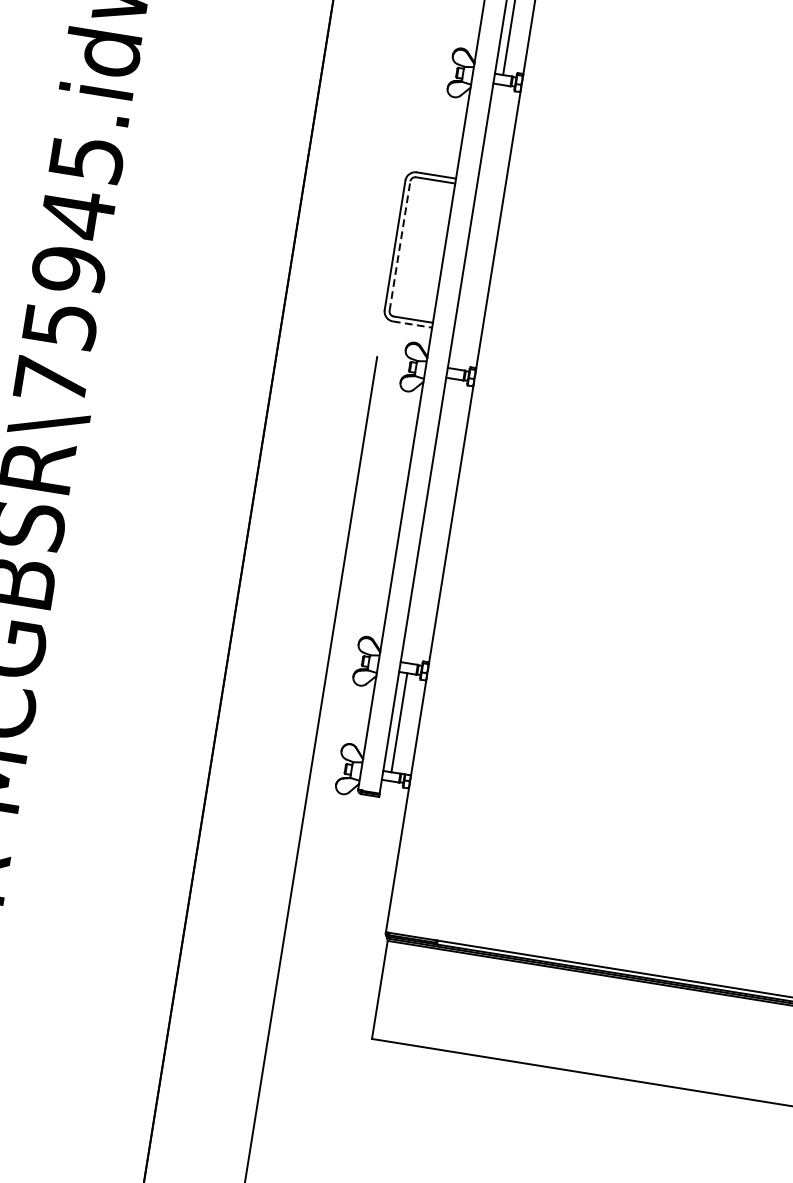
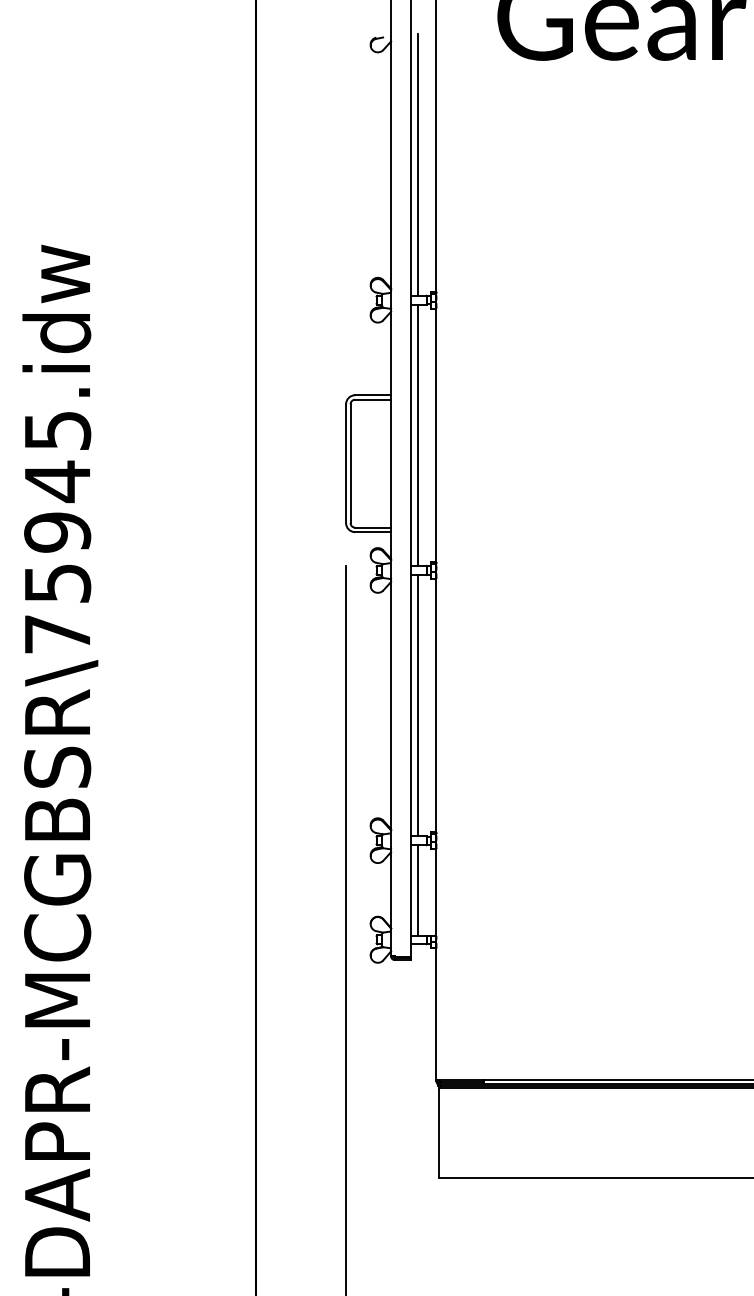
line: (478, 226) -> (418, 434), added
line: (399, 245) -> (350, 463), dashed -> solid
line: (412, 324) -> (373, 532), dashed -> solid
line: (431, 521) -> (418, 705), added

